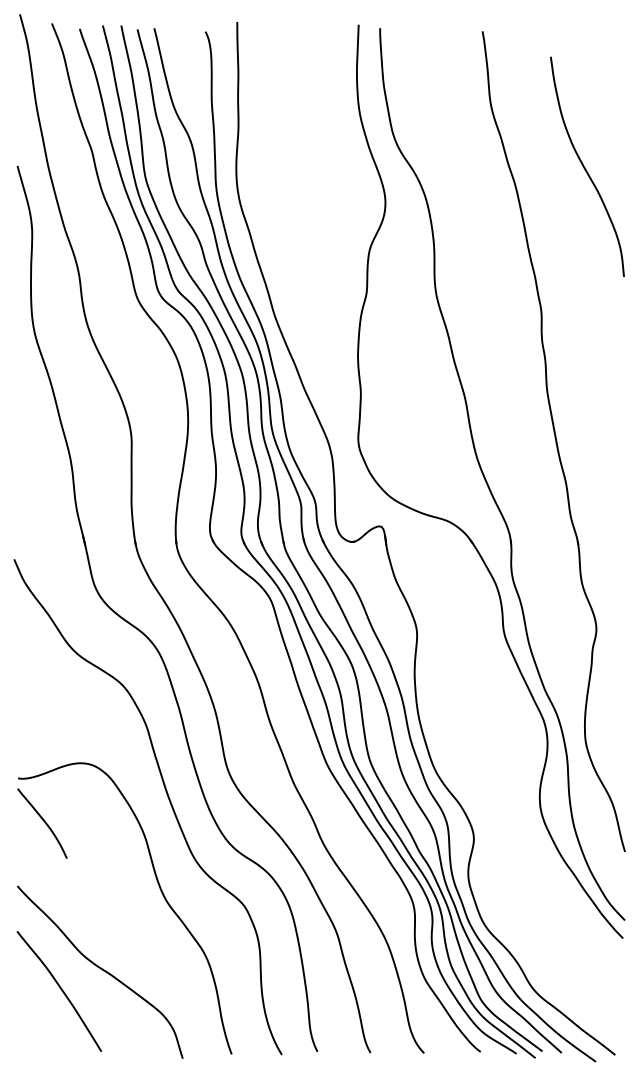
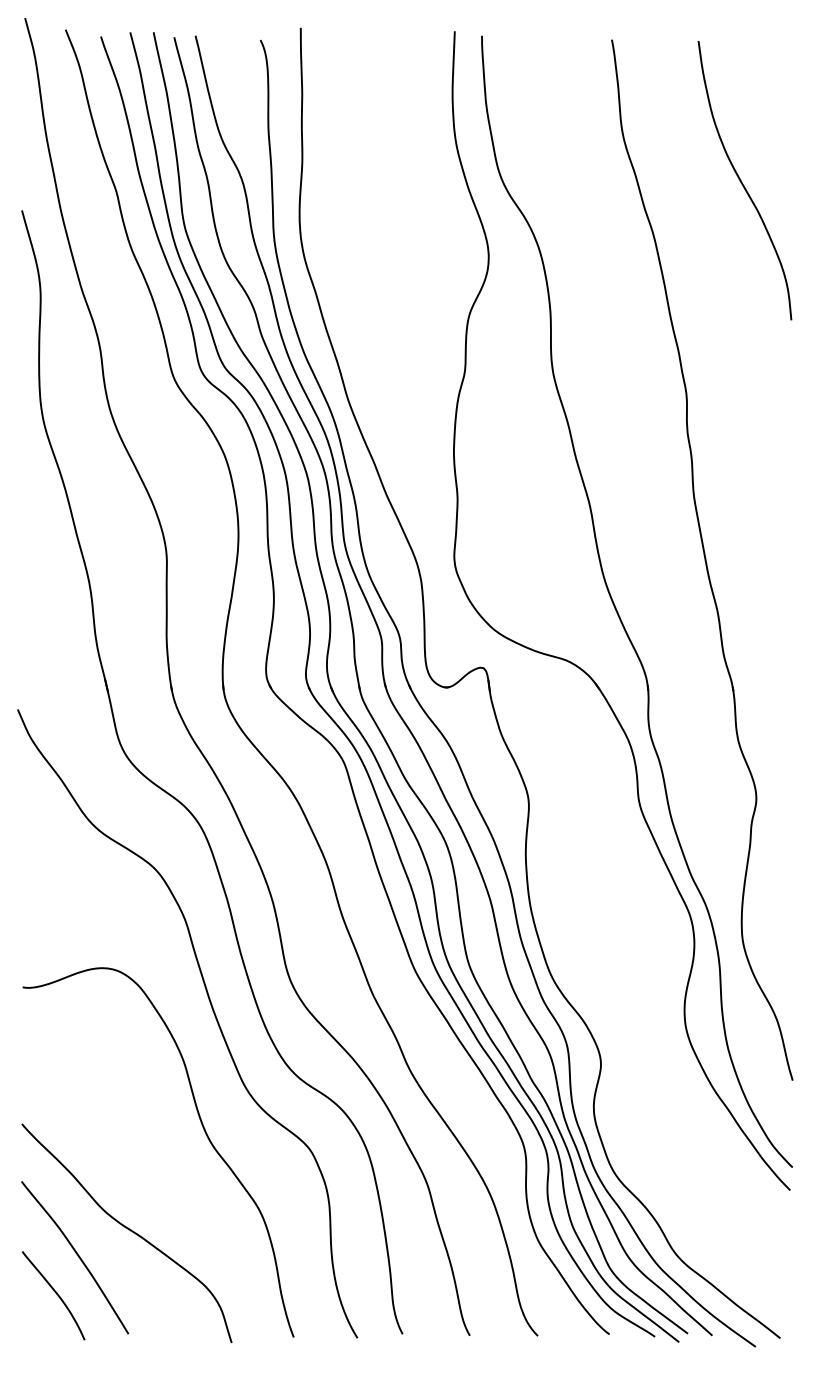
curve: (585, 168) -> (742, 182), moved
curve: (43, 821) -> (55, 1293), moved

